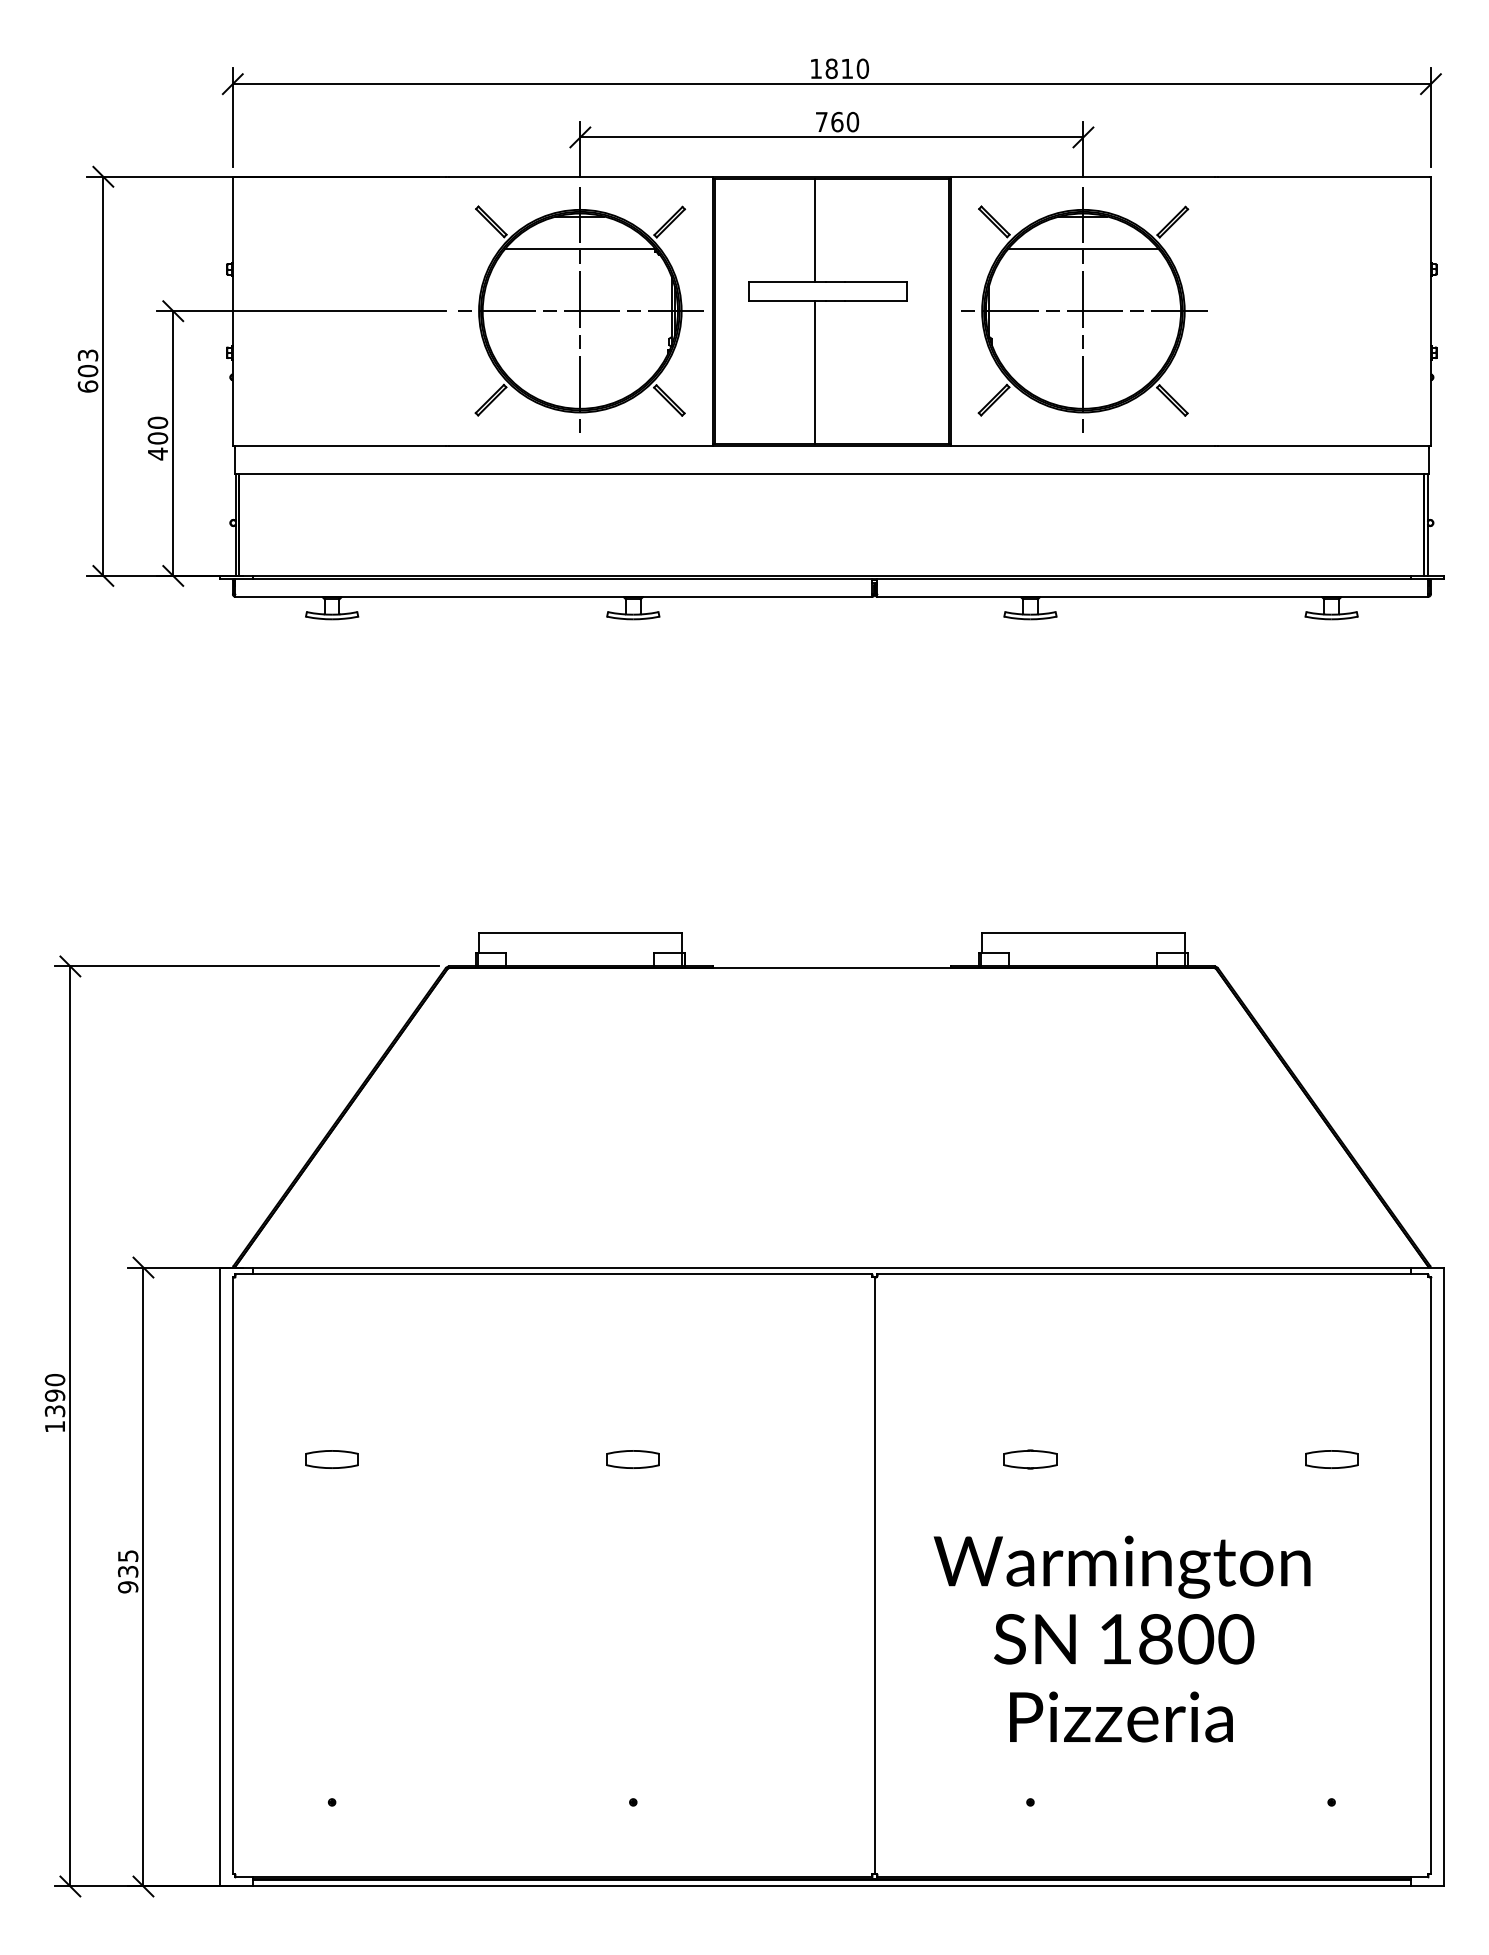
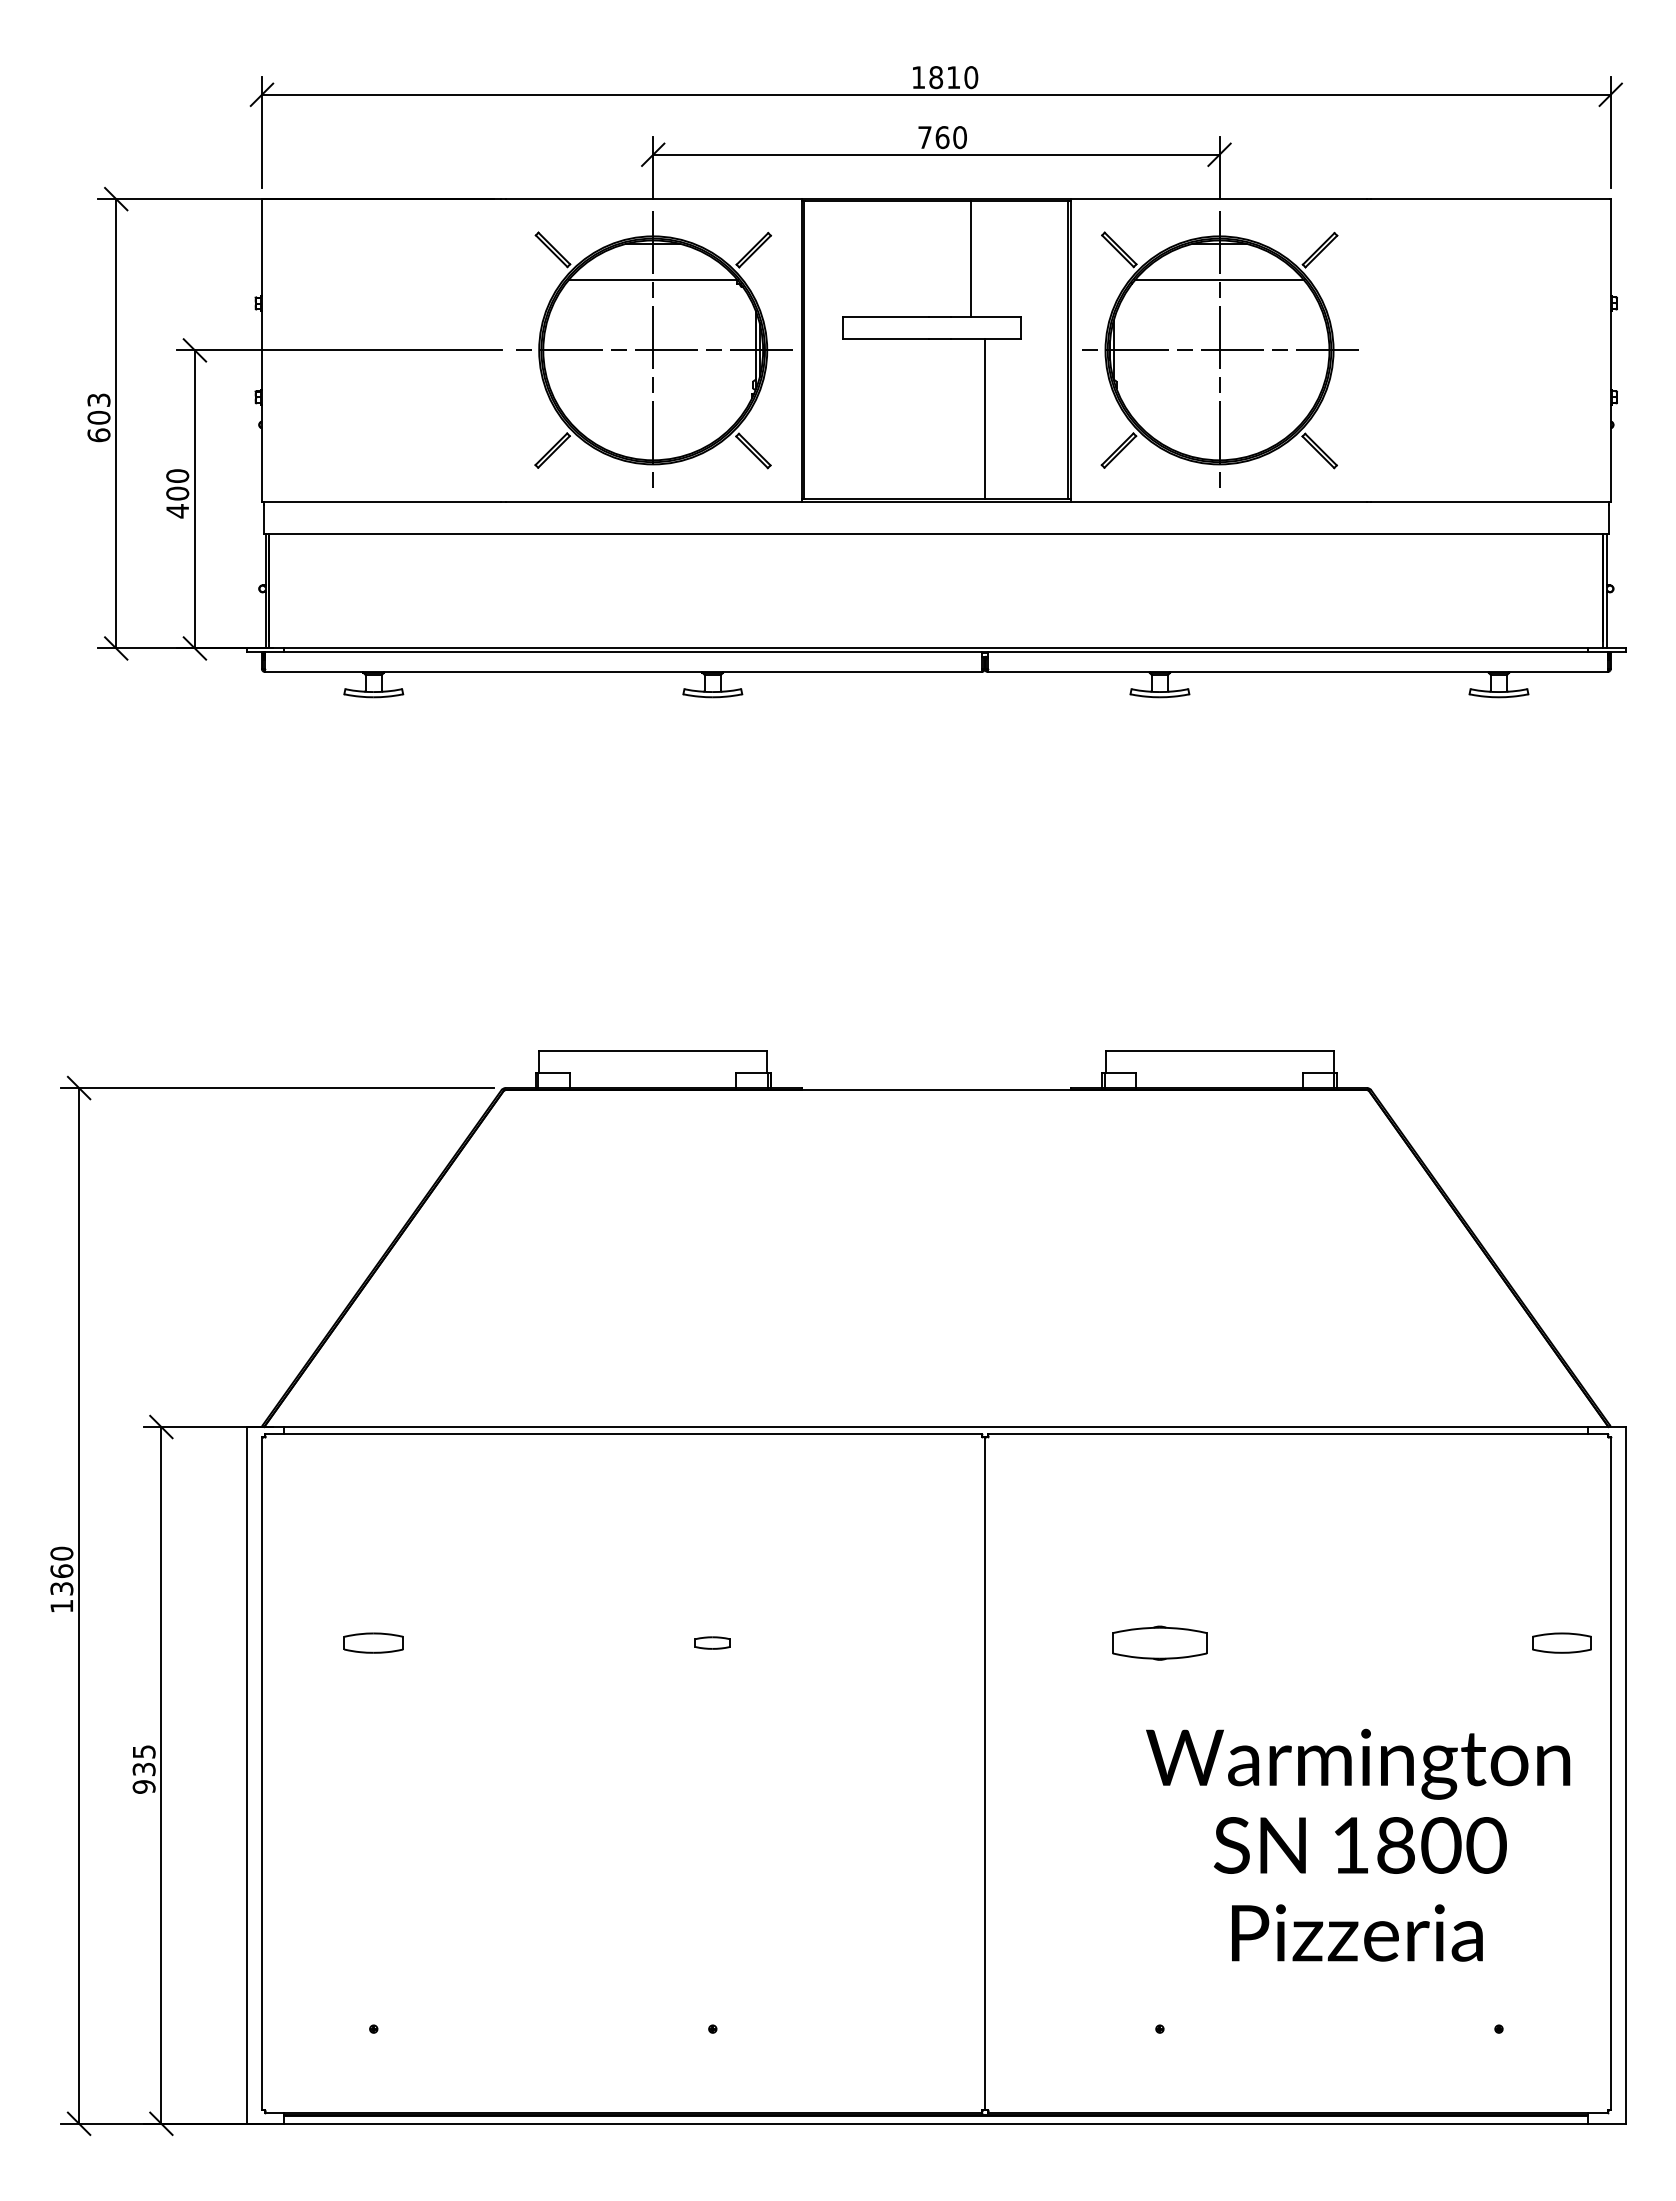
line: (815, 230) -> (970, 259), moved
line: (815, 372) -> (984, 419), moved
text: (54, 1395) -> (61, 1571), 1390 -> 1360
part: (633, 1458) -> (712, 1642), size x0.6
part: (1030, 1458) -> (1159, 1642), size x1.6
part: (1331, 1458) -> (1561, 1642), moved
text: (1122, 1638) -> (1358, 1844), moved

